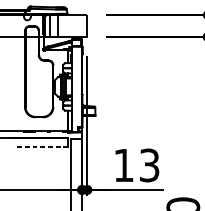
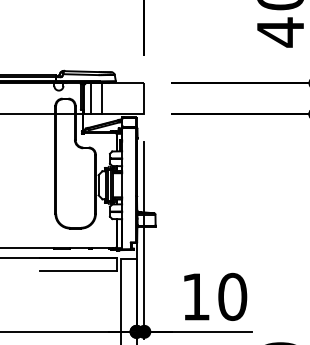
line: (41, 146) -> (78, 270), dashed -> solid
text: (149, 165) -> (232, 297), 13 -> 10

